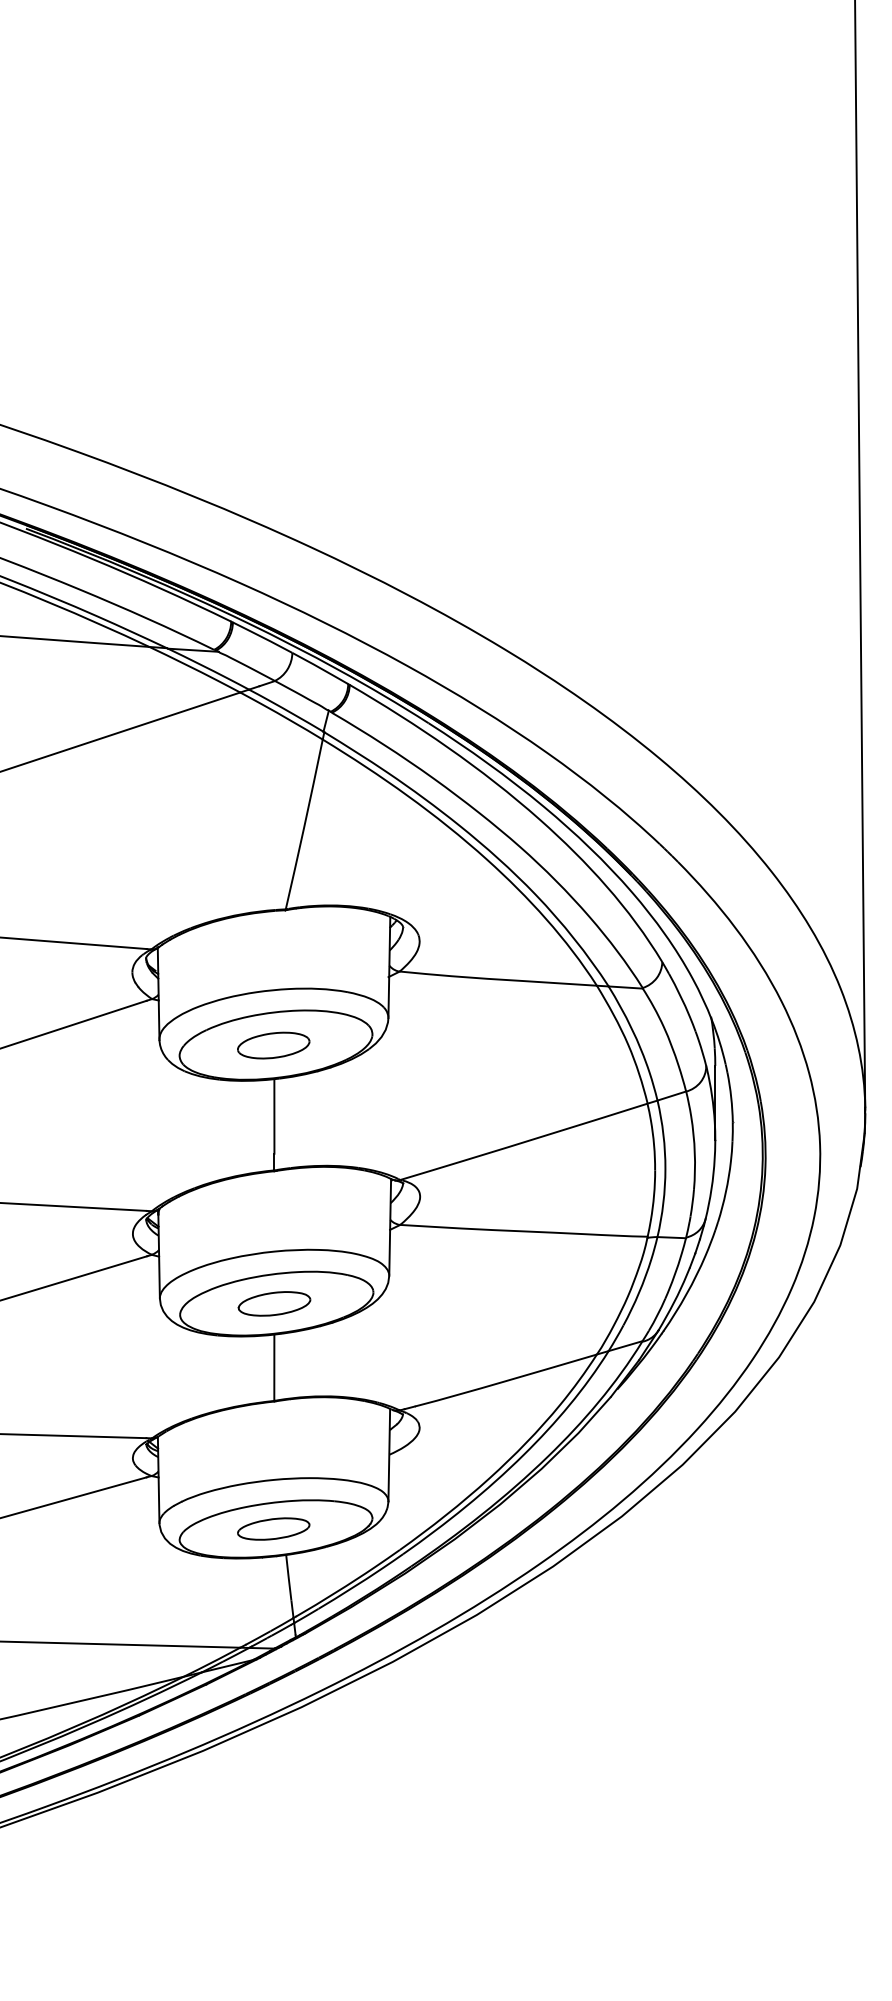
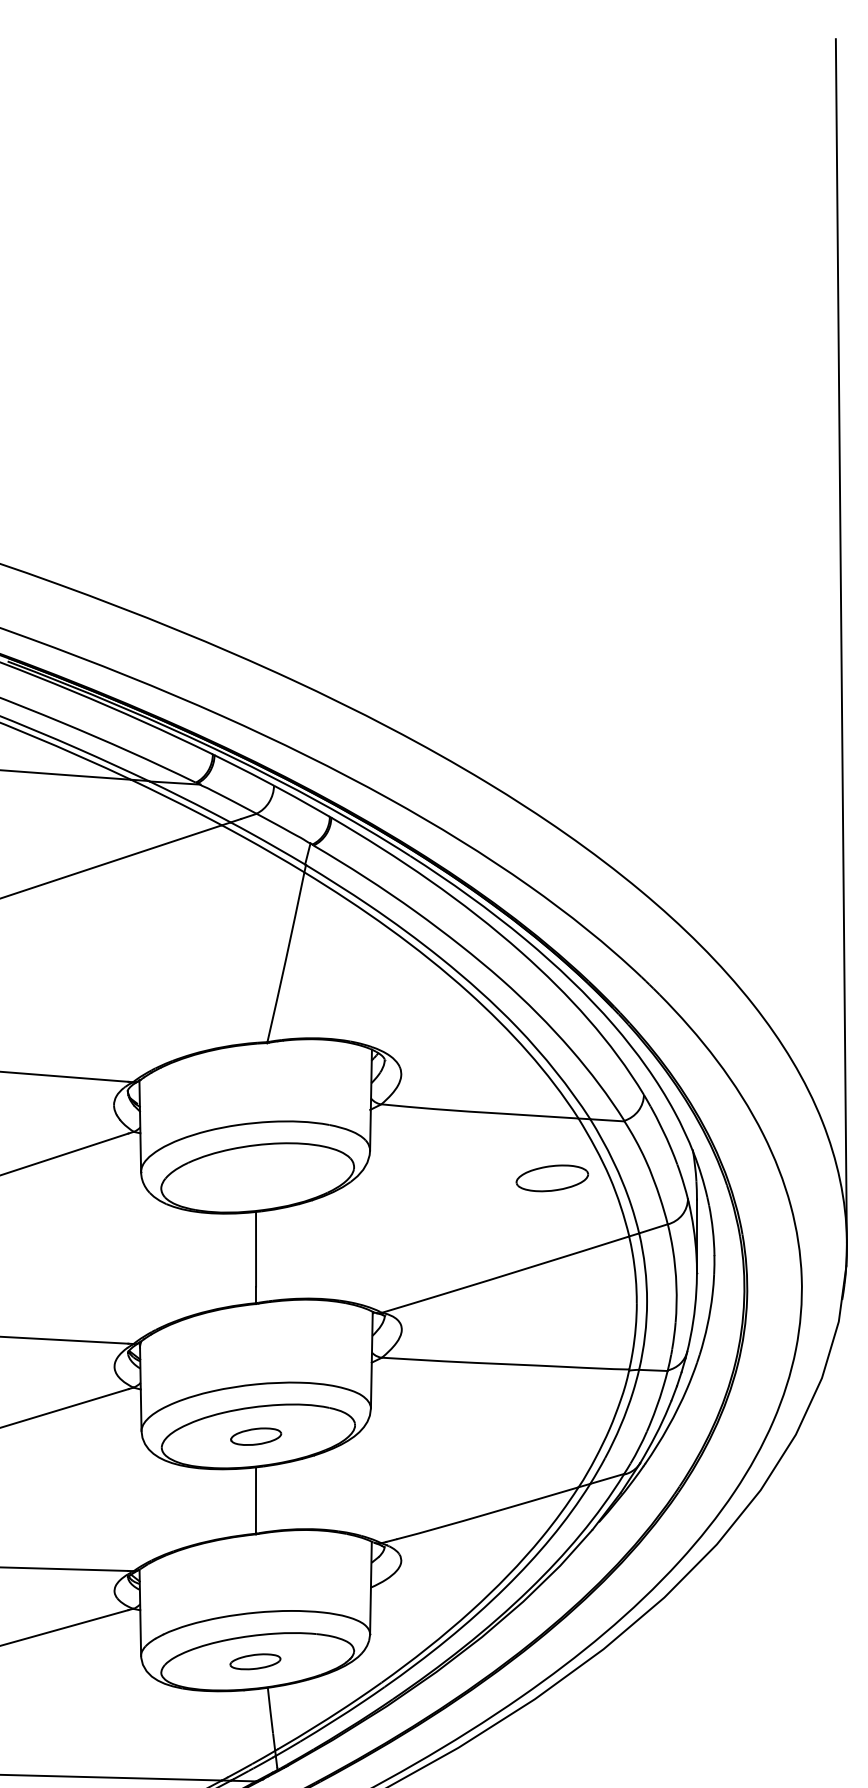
part: (273, 1045) -> (552, 1178), moved
part: (274, 1303) -> (256, 1436), size x0.7
part: (273, 1528) -> (255, 1661), size x0.7

